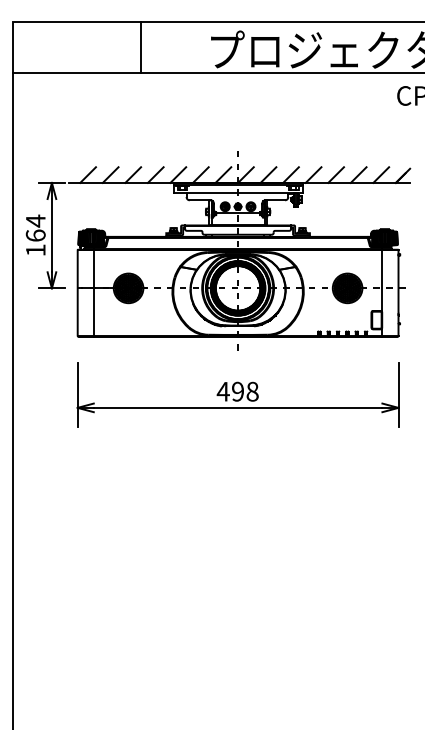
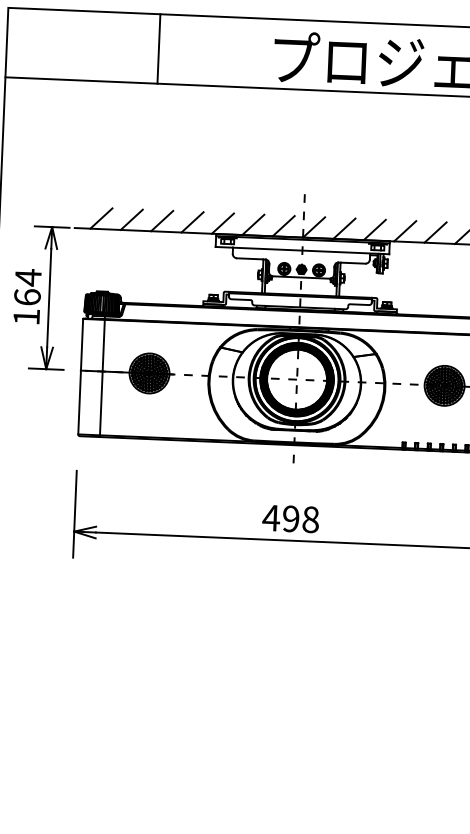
line: (141, 47) -> (158, 48), moved

